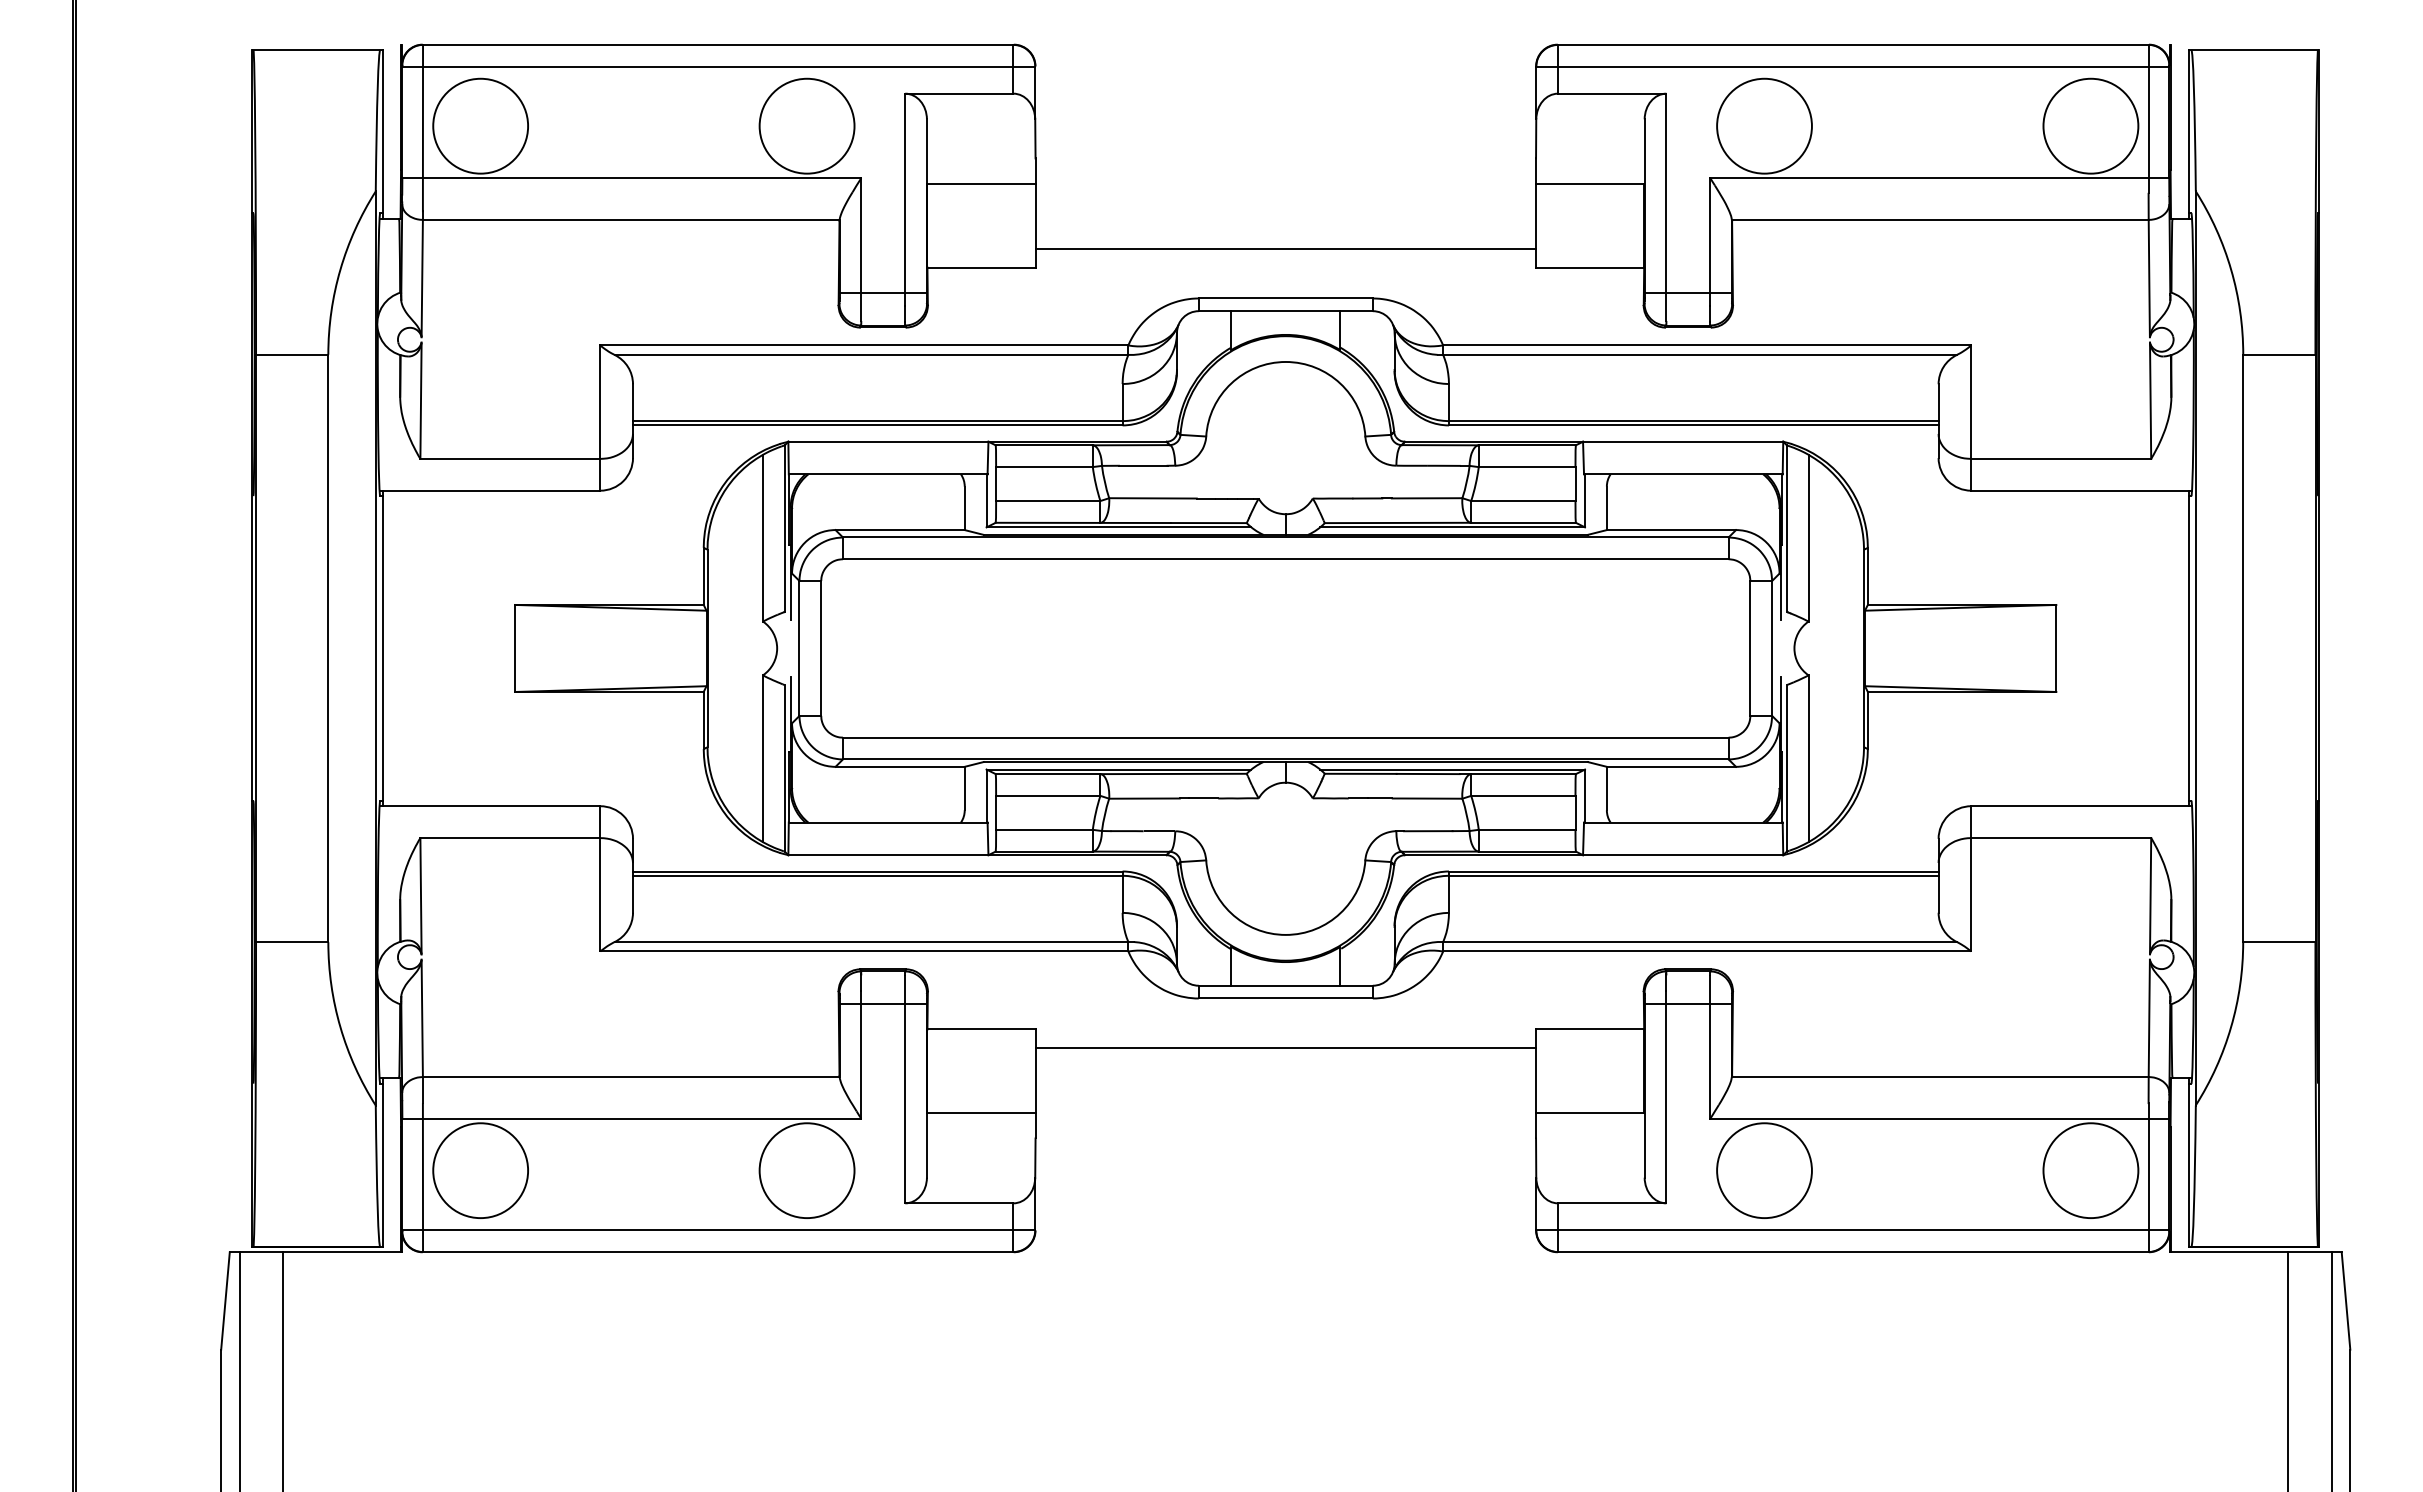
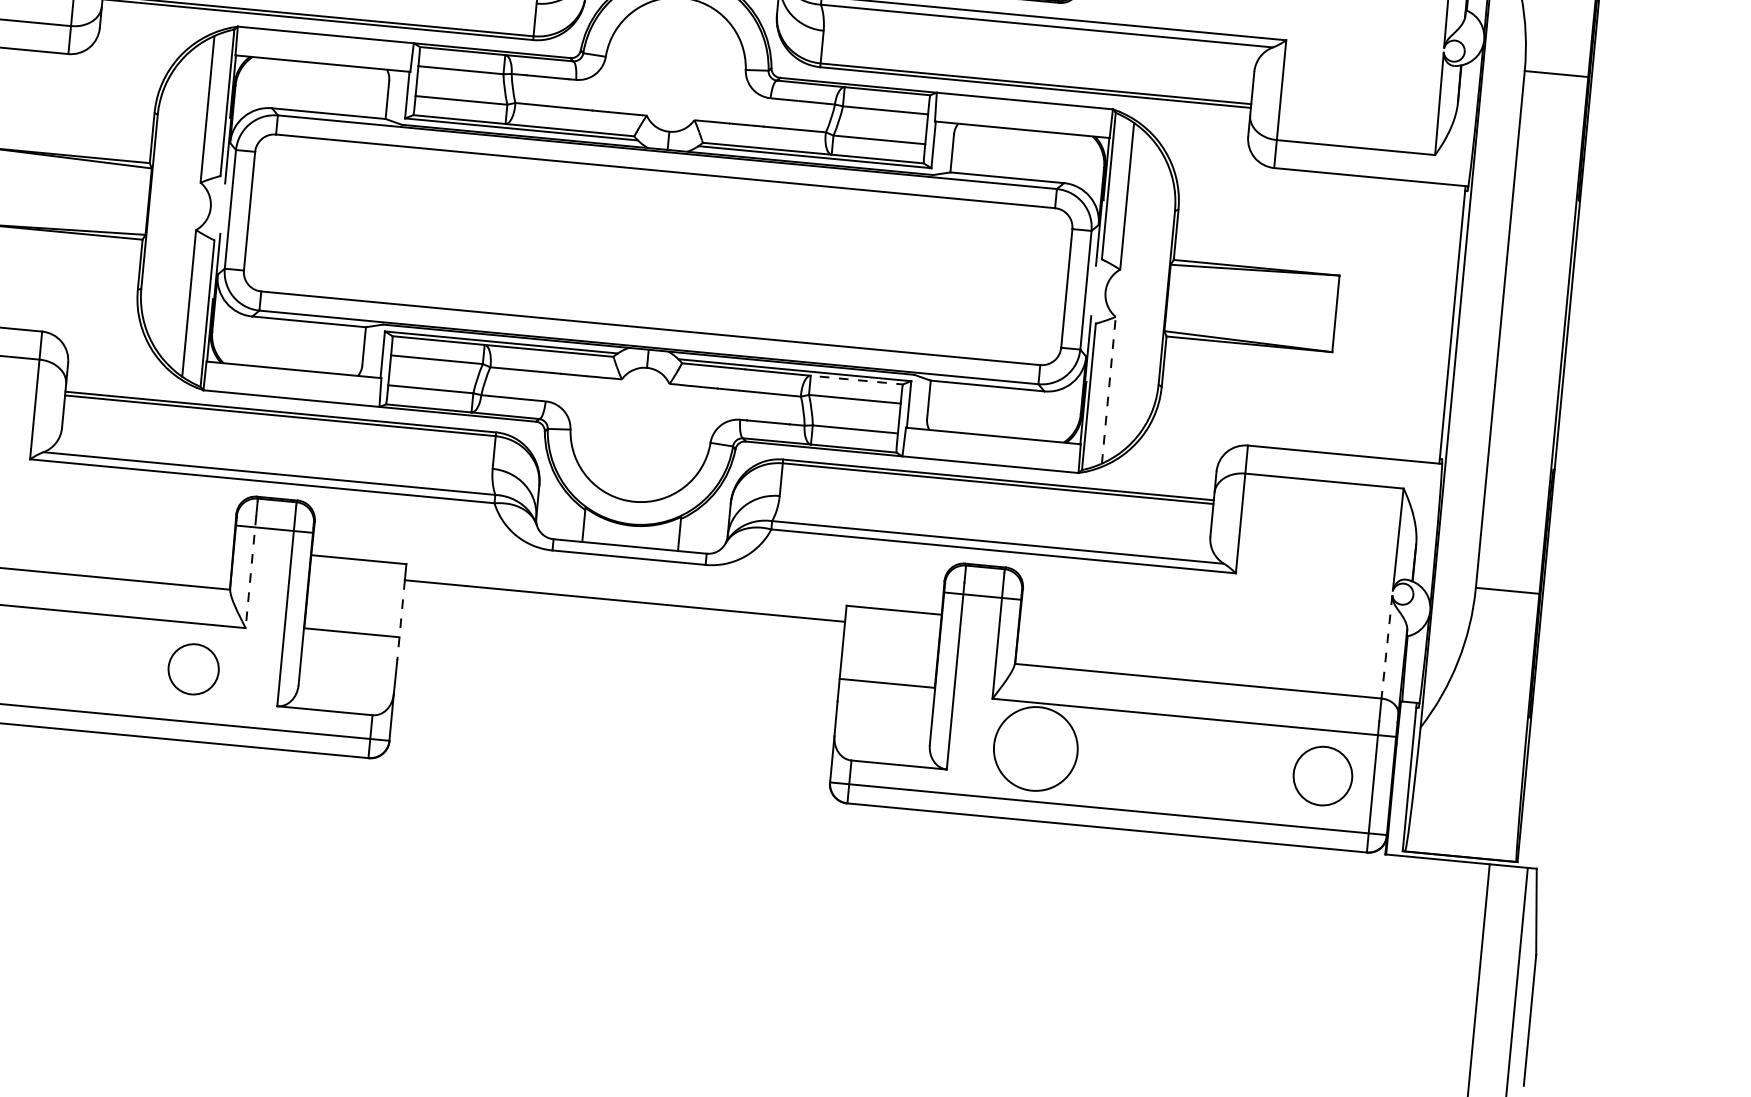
line: (1808, 758) -> (1108, 390), solid -> dashed
line: (1518, 774) -> (852, 380), solid -> dashed
line: (2149, 1018) -> (1387, 647), solid -> dashed
line: (861, 1054) -> (251, 571), solid -> dashed
line: (1035, 1093) -> (401, 620), solid -> dashed
circle: (806, 1170) -> (193, 669), size x0.6
circle: (2090, 1170) -> (1322, 775), size x0.7

